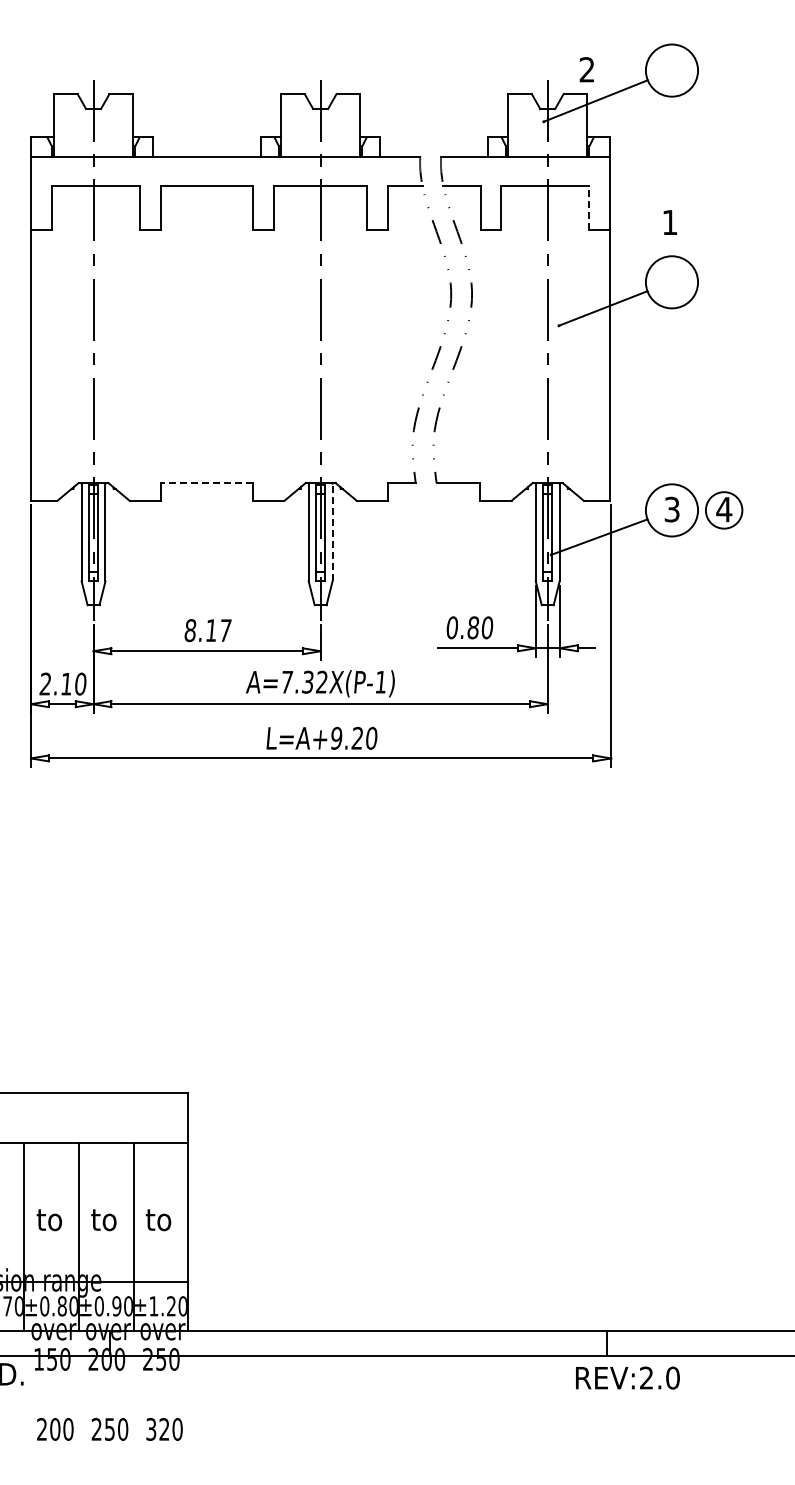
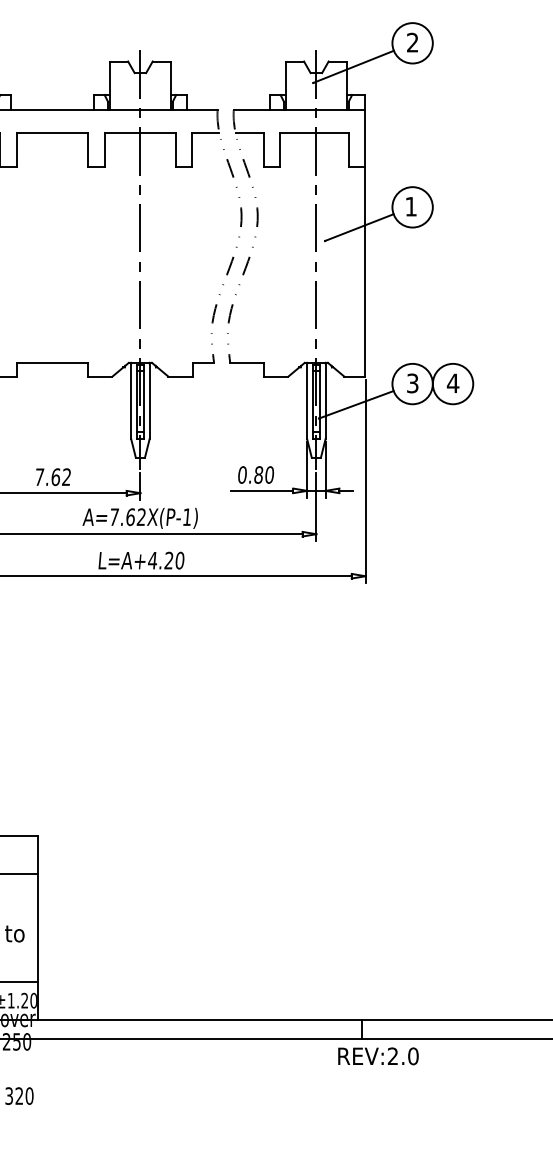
text: (586, 69) -> (412, 42), moved
line: (589, 208) -> (348, 150), dashed -> solid
text: (669, 222) -> (410, 206), moved
line: (206, 483) -> (51, 363), dashed -> solid
circle: (724, 510) -> (453, 384), size x1.43
line: (332, 532) -> (149, 401), dashed -> solid
text: (207, 630) -> (52, 477), 8.17 -> 7.62
text: (307, 681) -> (130, 516), A=7.32X(P-1) -> A=7.62X(P-1)
text: (336, 737) -> (152, 560), L=A+9.20 -> L=A+4.20

